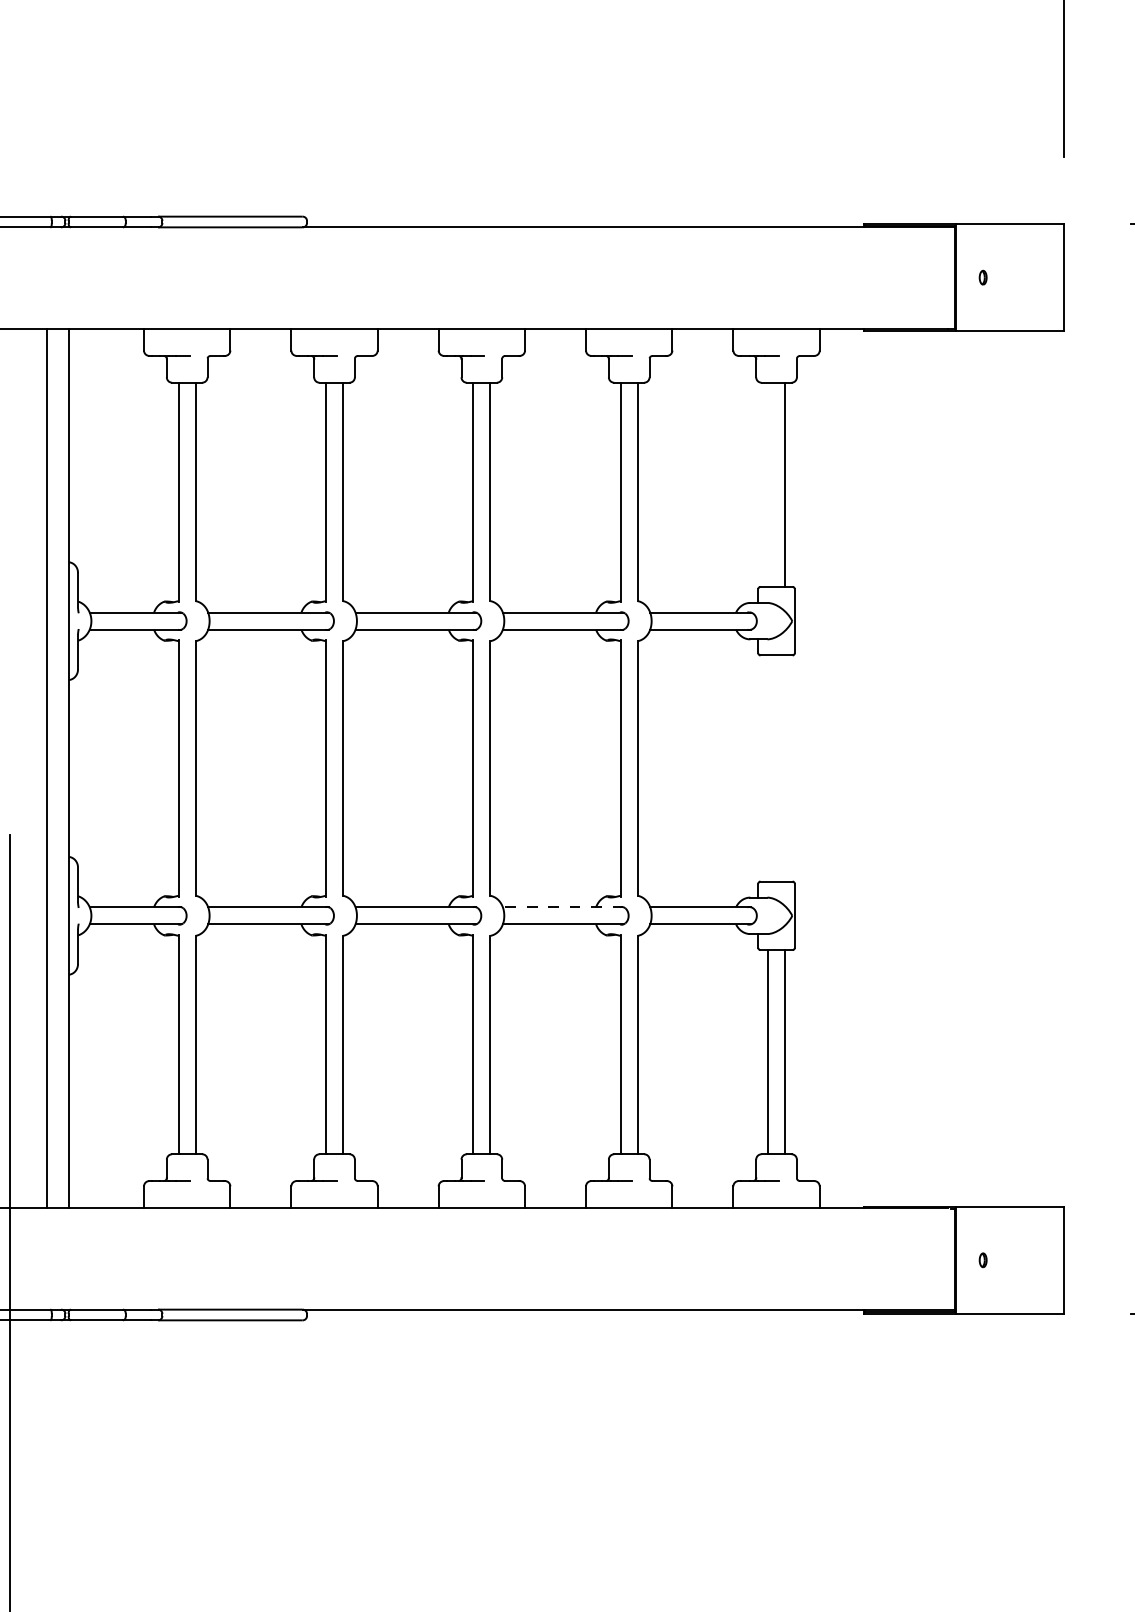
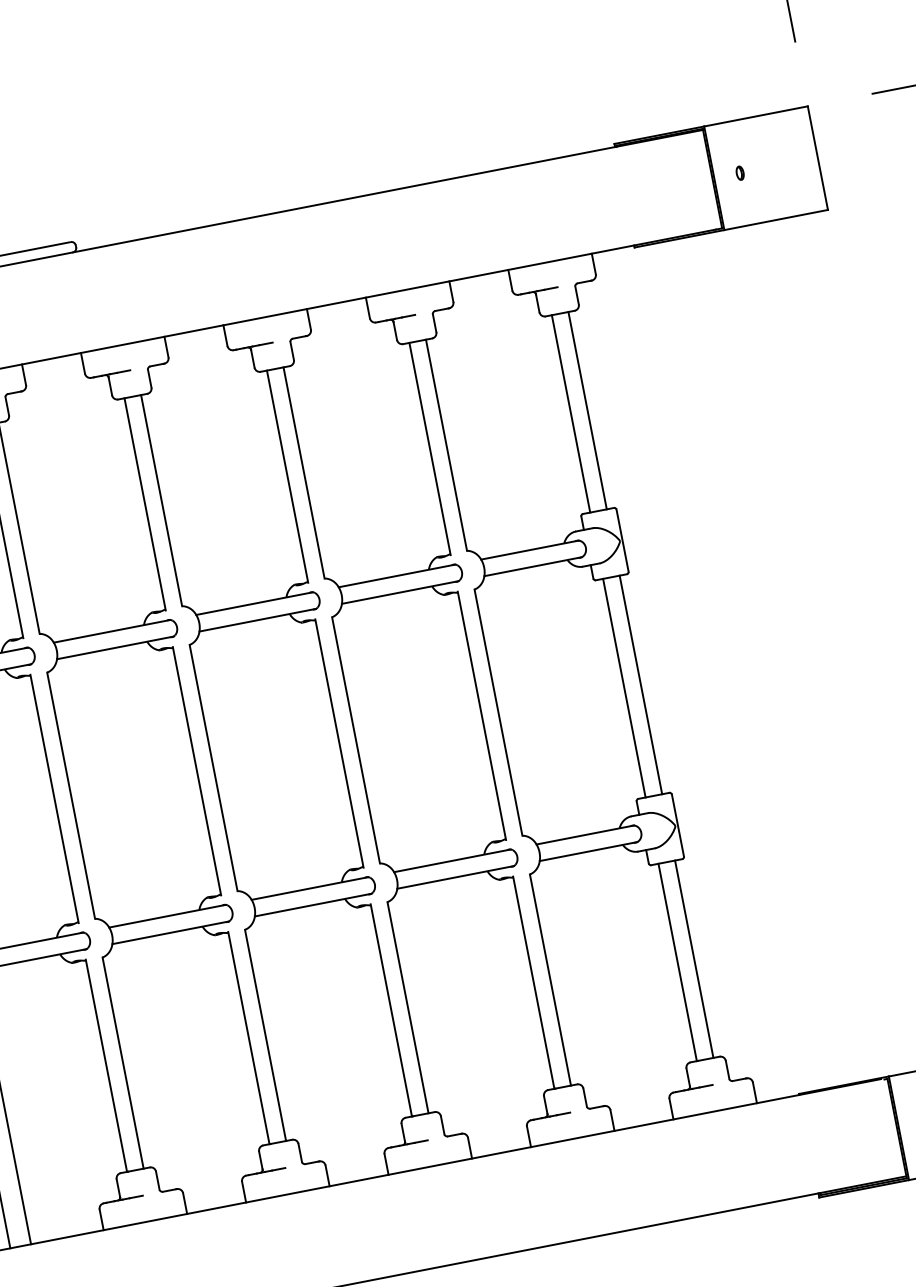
line: (767, 484) -> (570, 413), added
line: (767, 768) -> (623, 688), added
line: (785, 768) -> (641, 684), added
line: (562, 907) -> (451, 861), dashed -> solid

